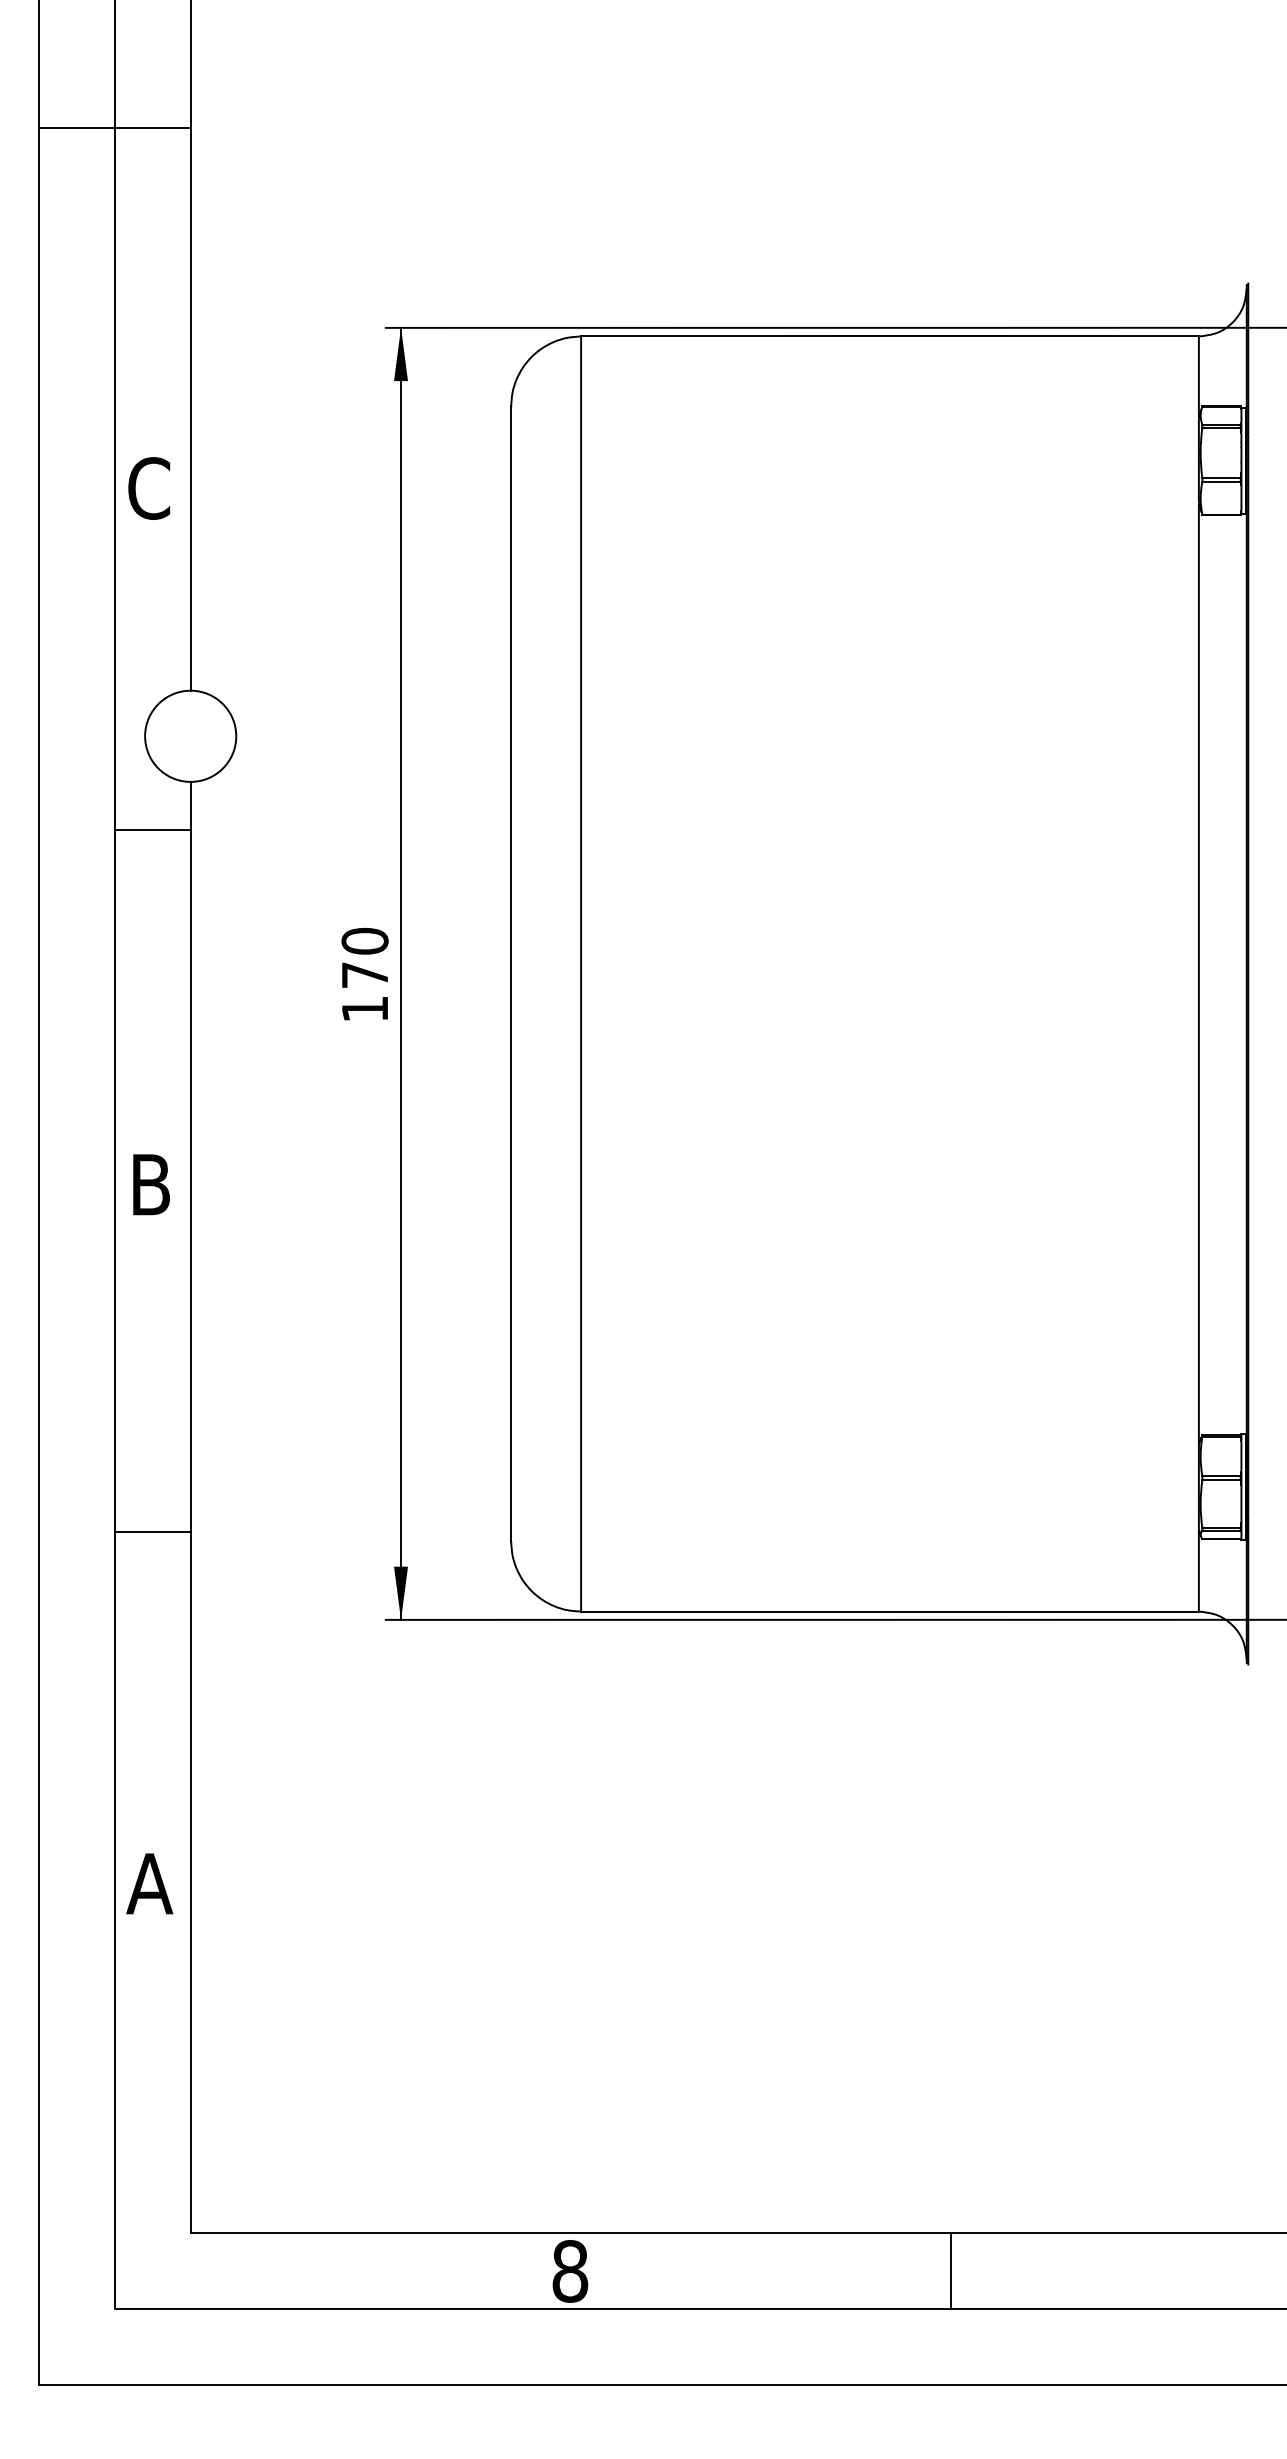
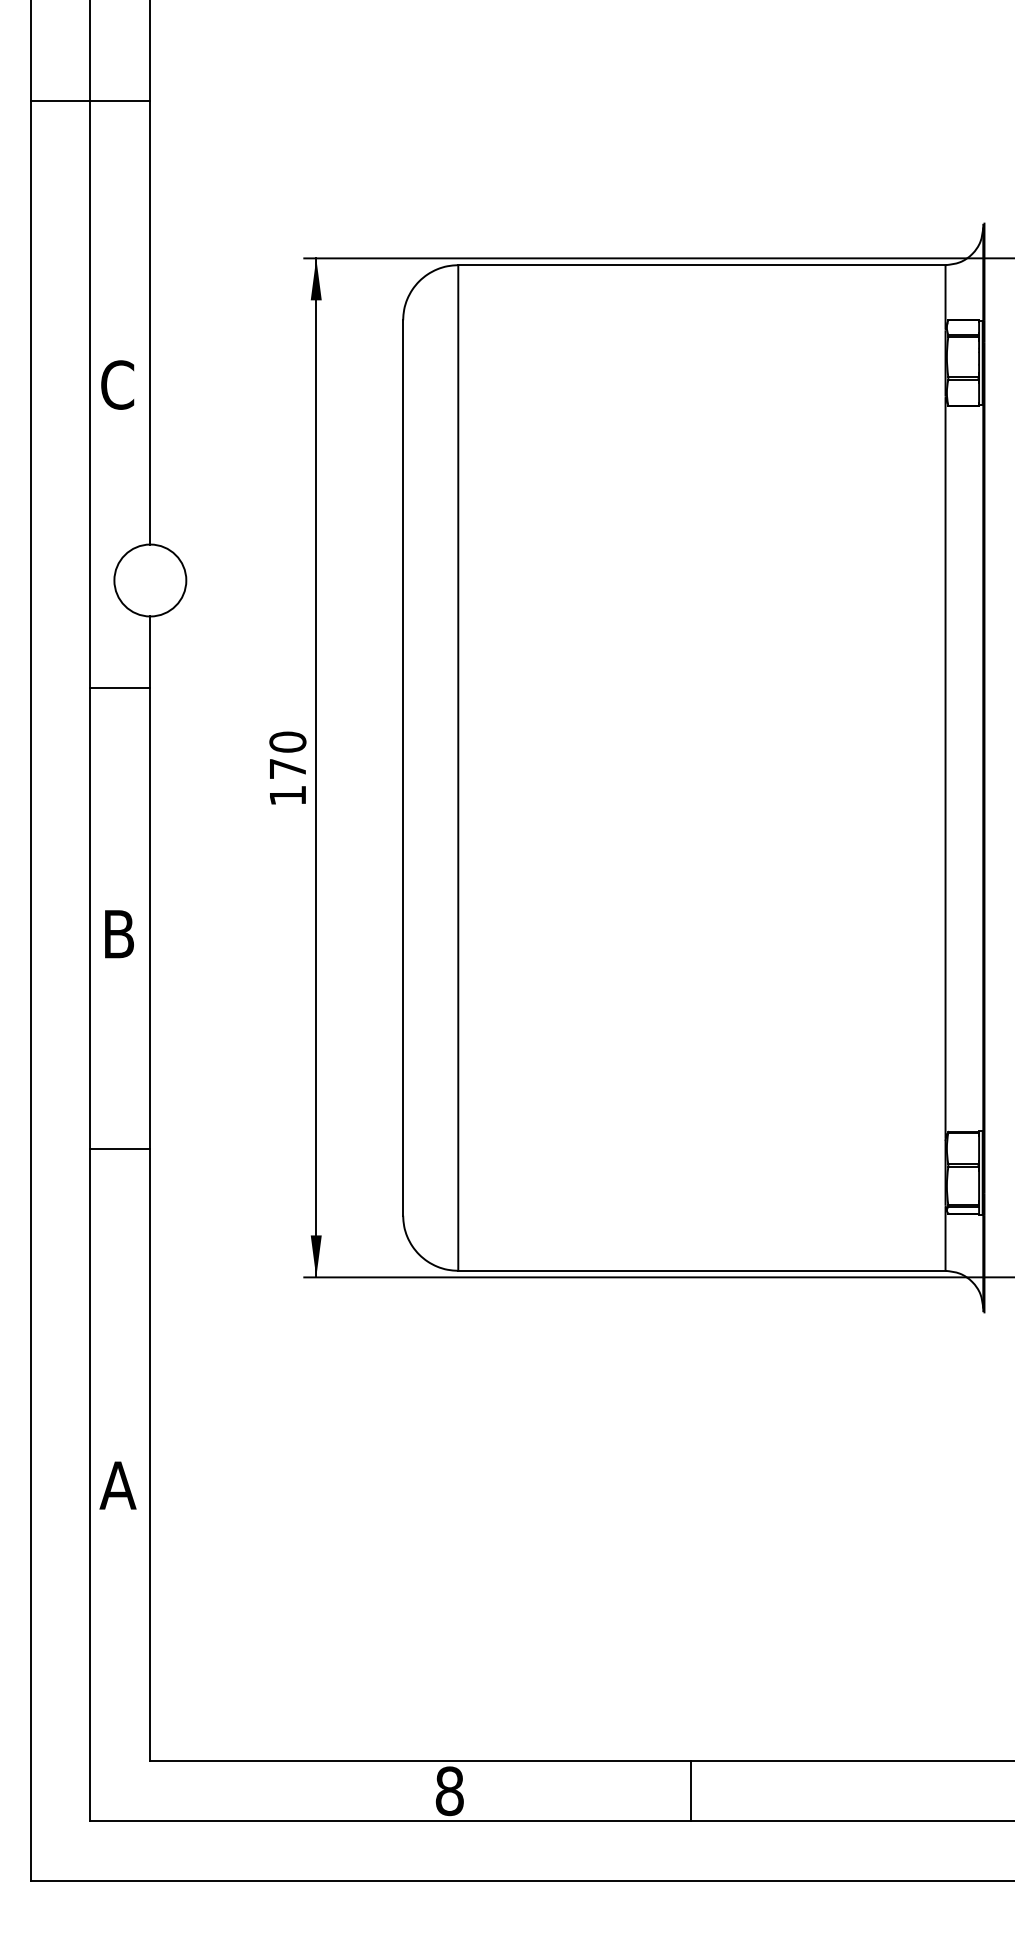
line: (152, 830) -> (120, 688), moved
line: (152, 1531) -> (120, 1149), moved
line: (950, 2271) -> (691, 1791), moved

